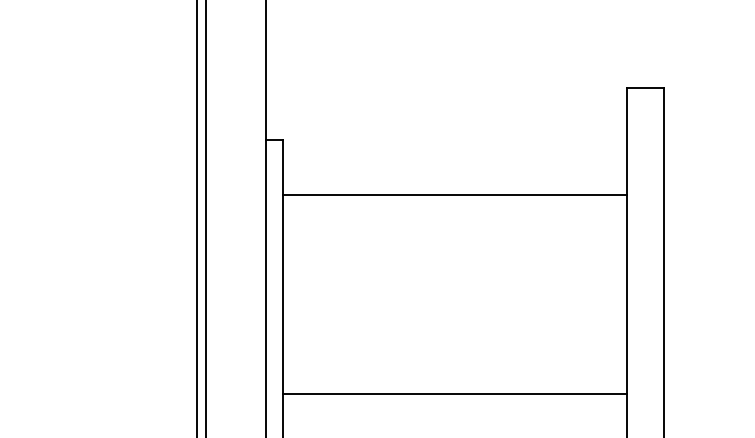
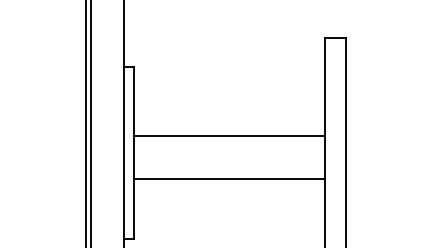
line: (455, 194) -> (229, 135), moved
line: (455, 393) -> (229, 178), moved

